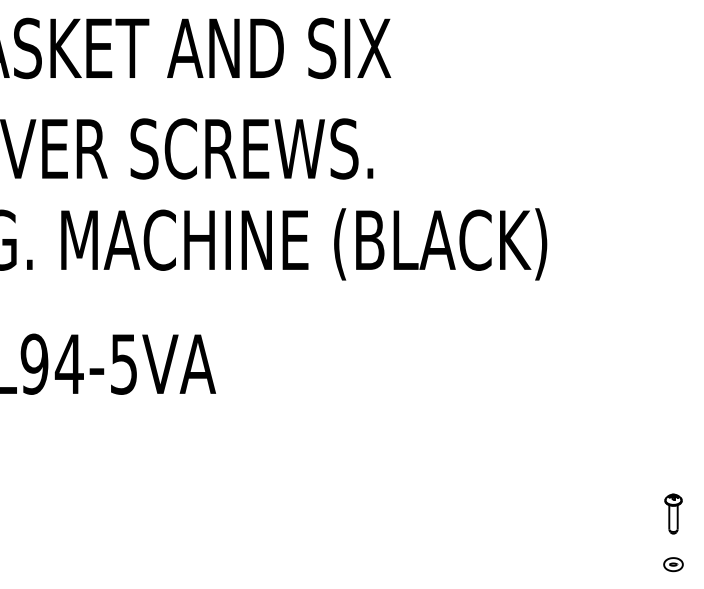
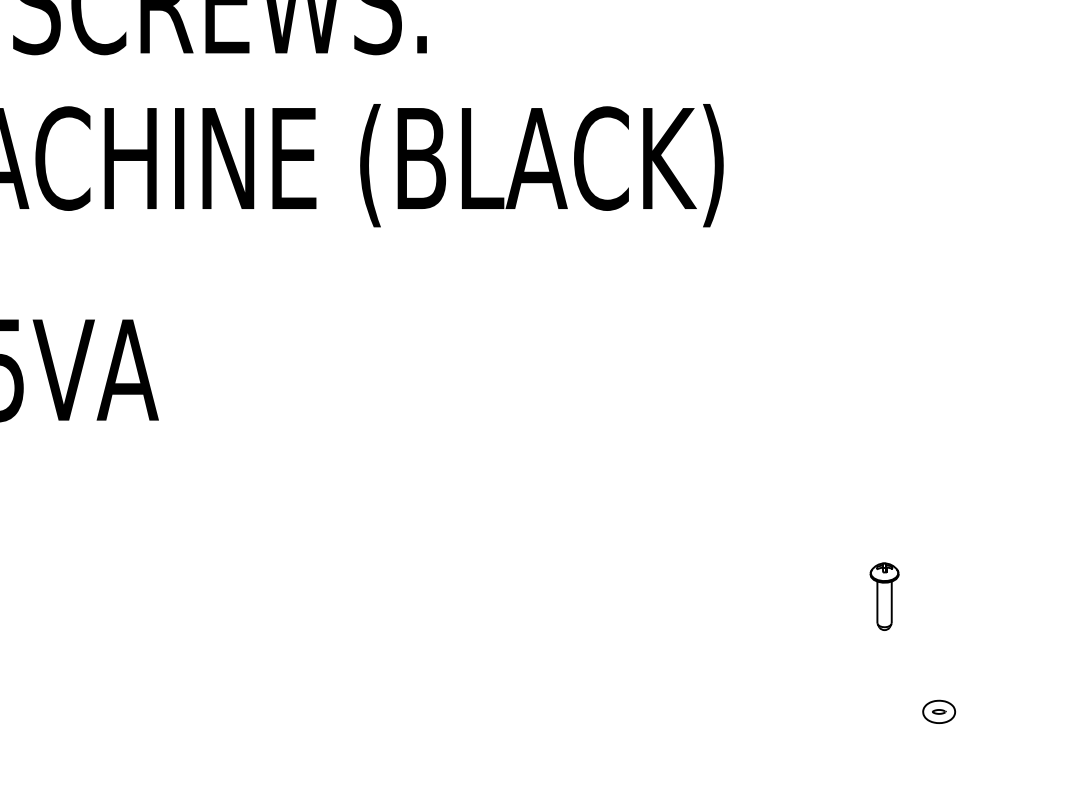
part: (673, 513) -> (884, 595), moved

